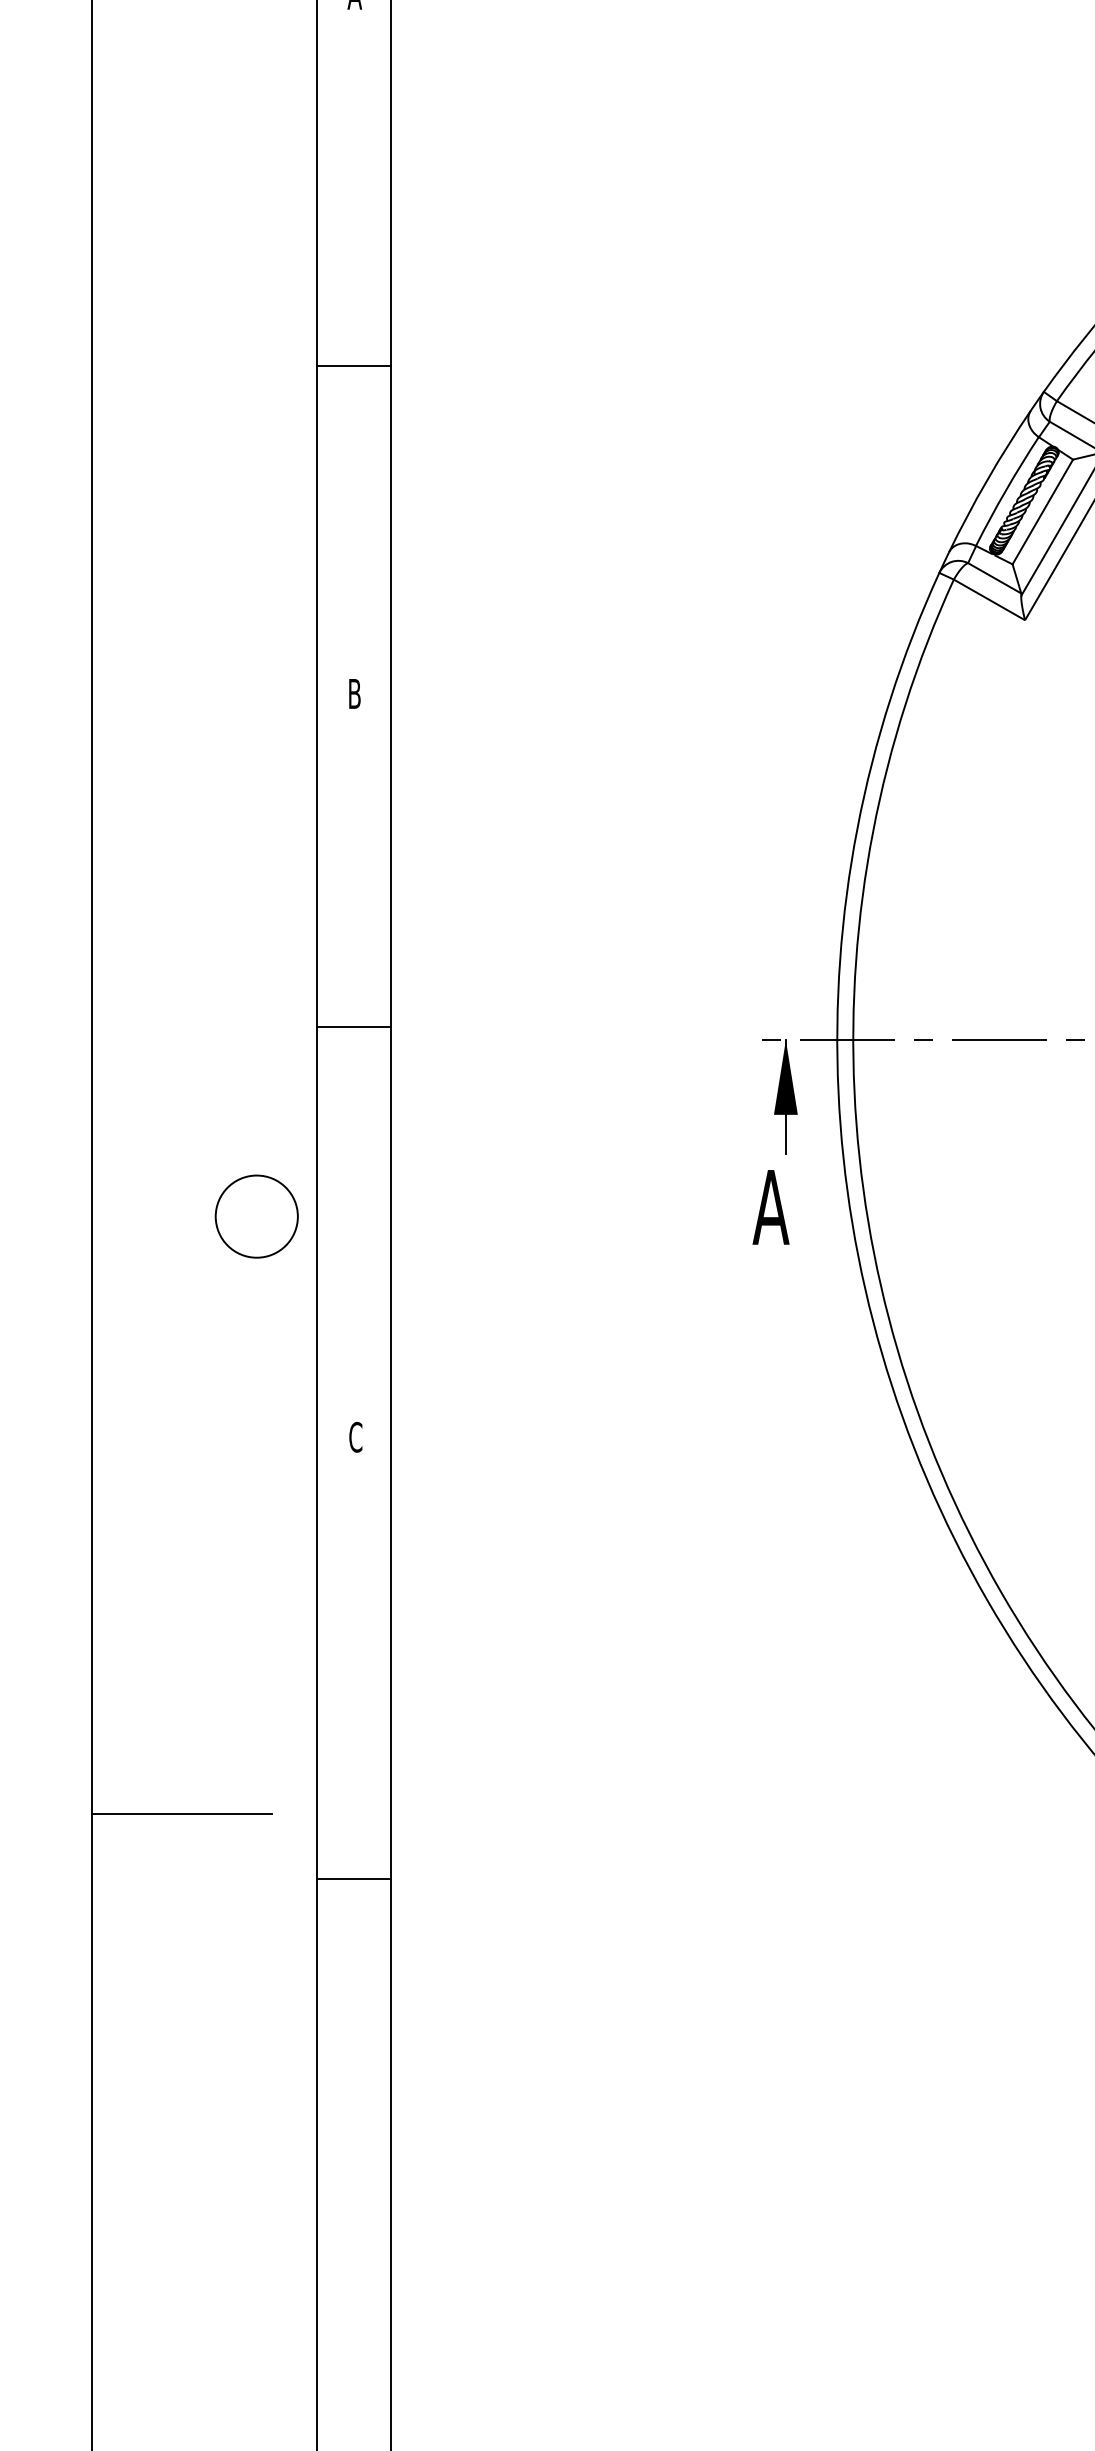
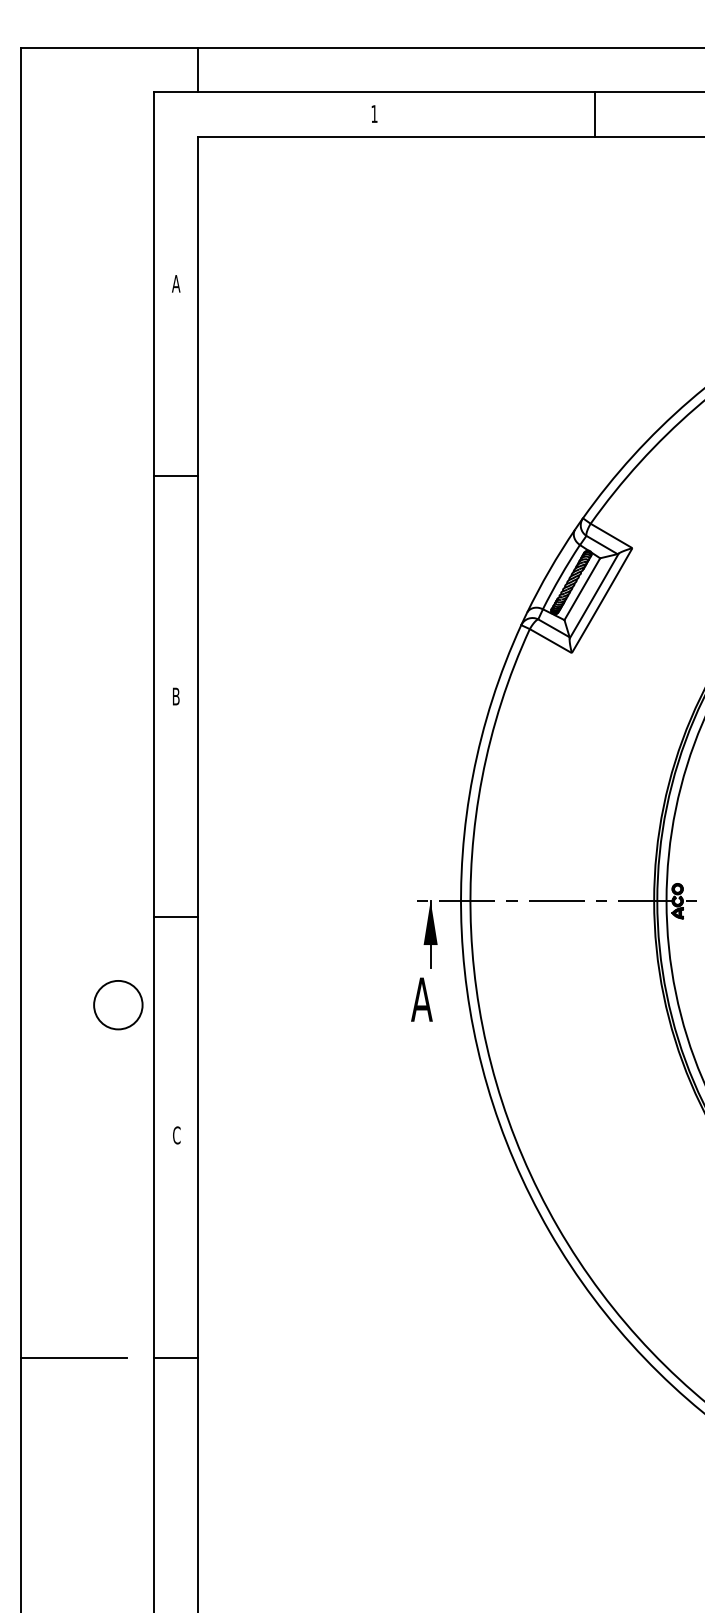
line: (353, 366) -> (175, 476), moved
line: (353, 1025) -> (175, 916), moved
line: (353, 1877) -> (175, 1357), moved

